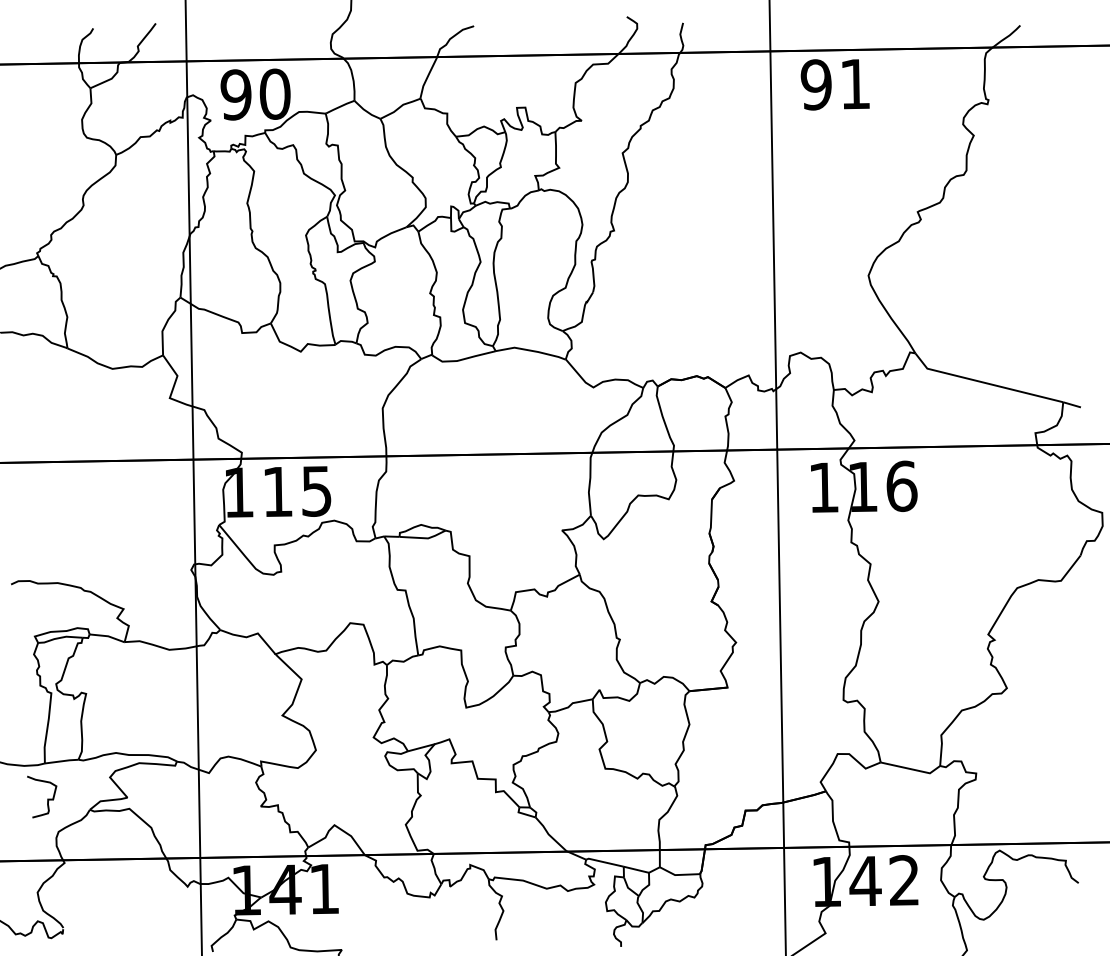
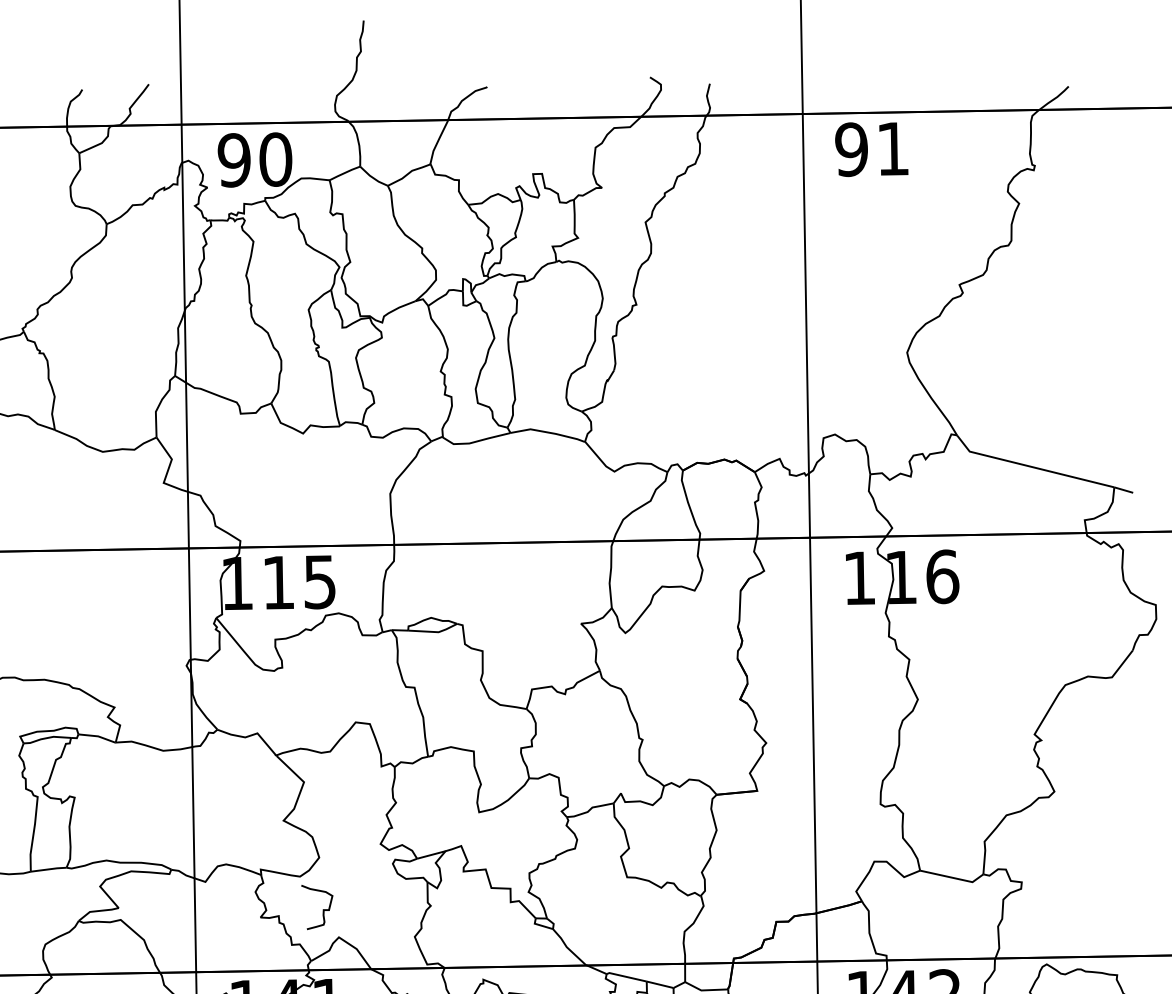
curve: (47, 798) -> (323, 908), moved

